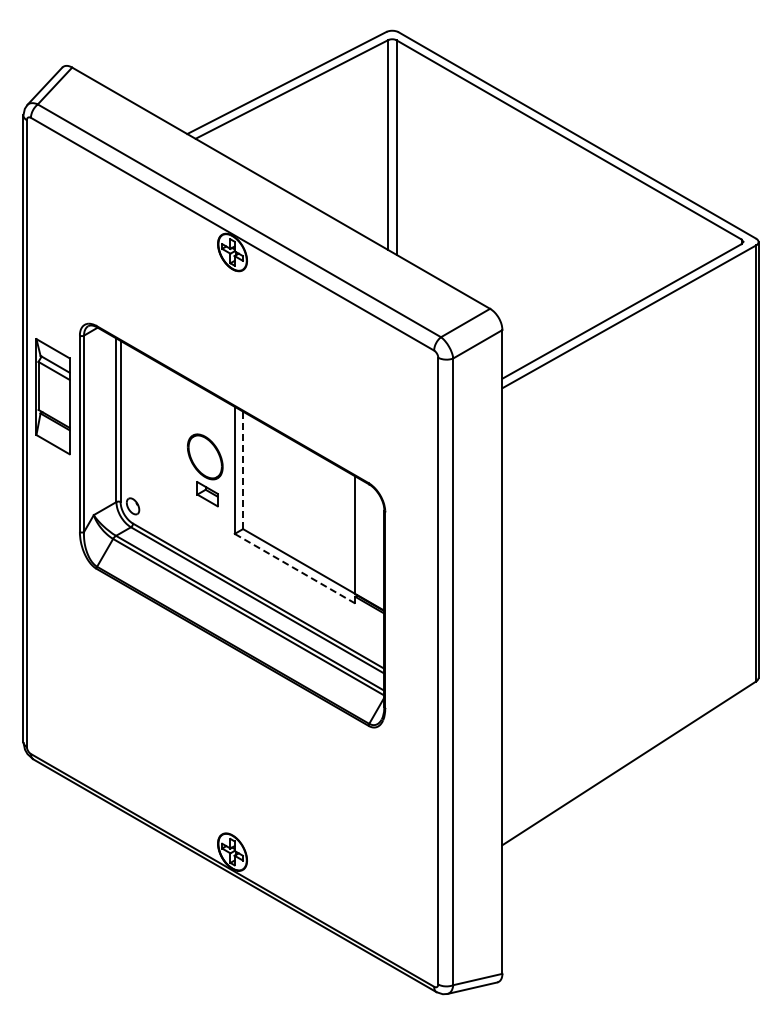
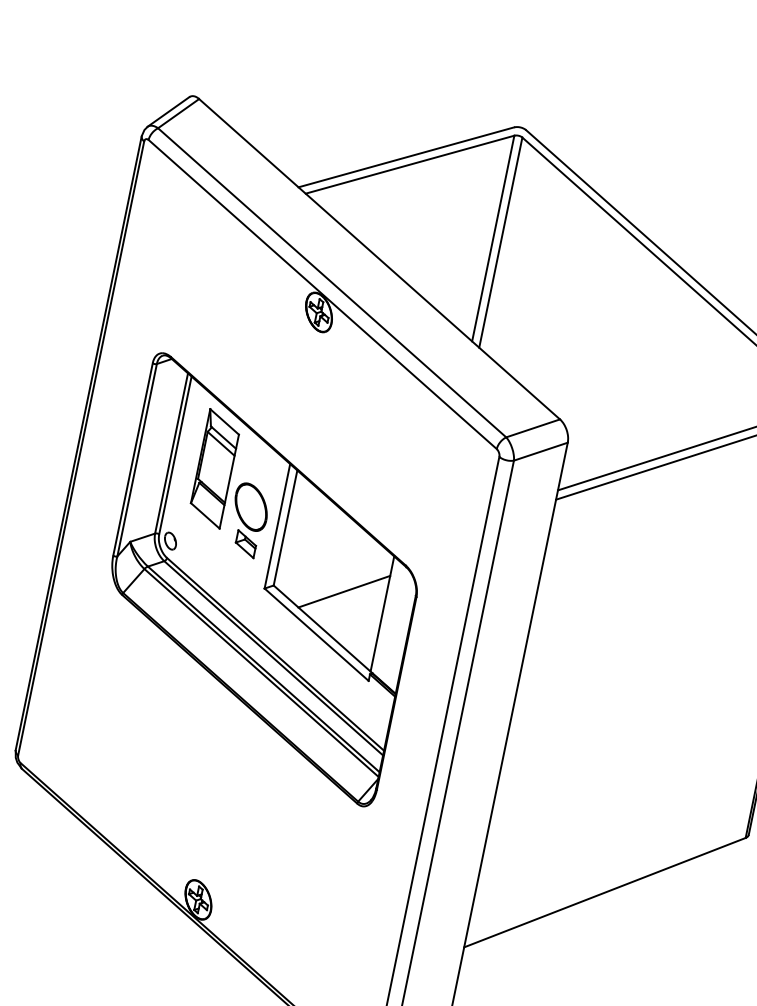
part: (52, 396) -> (214, 468), moved
line: (243, 470) -> (285, 528), dashed -> solid
line: (313, 520) -> (344, 591), added
line: (295, 568) -> (317, 634), dashed -> solid

